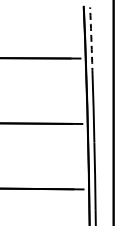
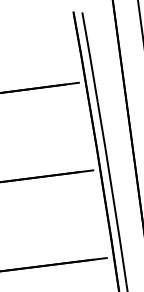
arc: (91, 41) -> (90, 57), dashed -> solid

